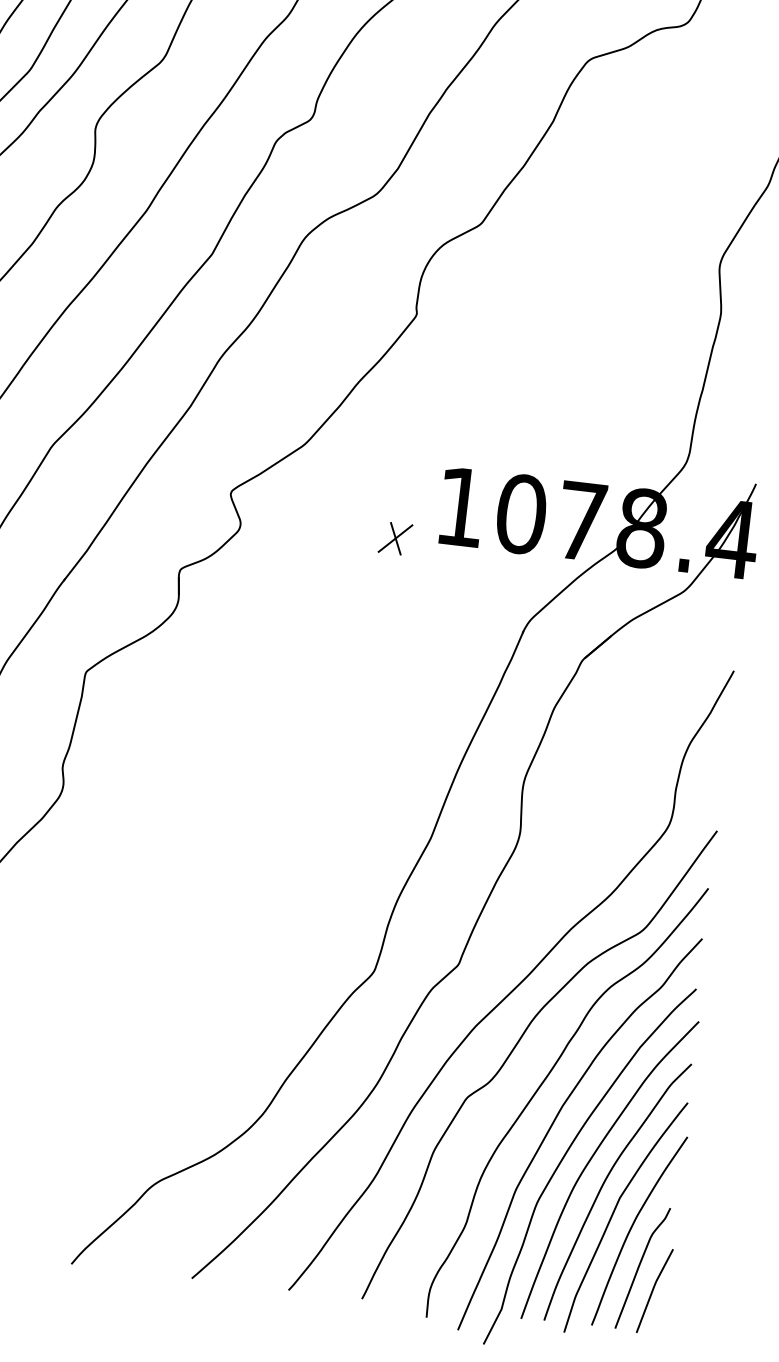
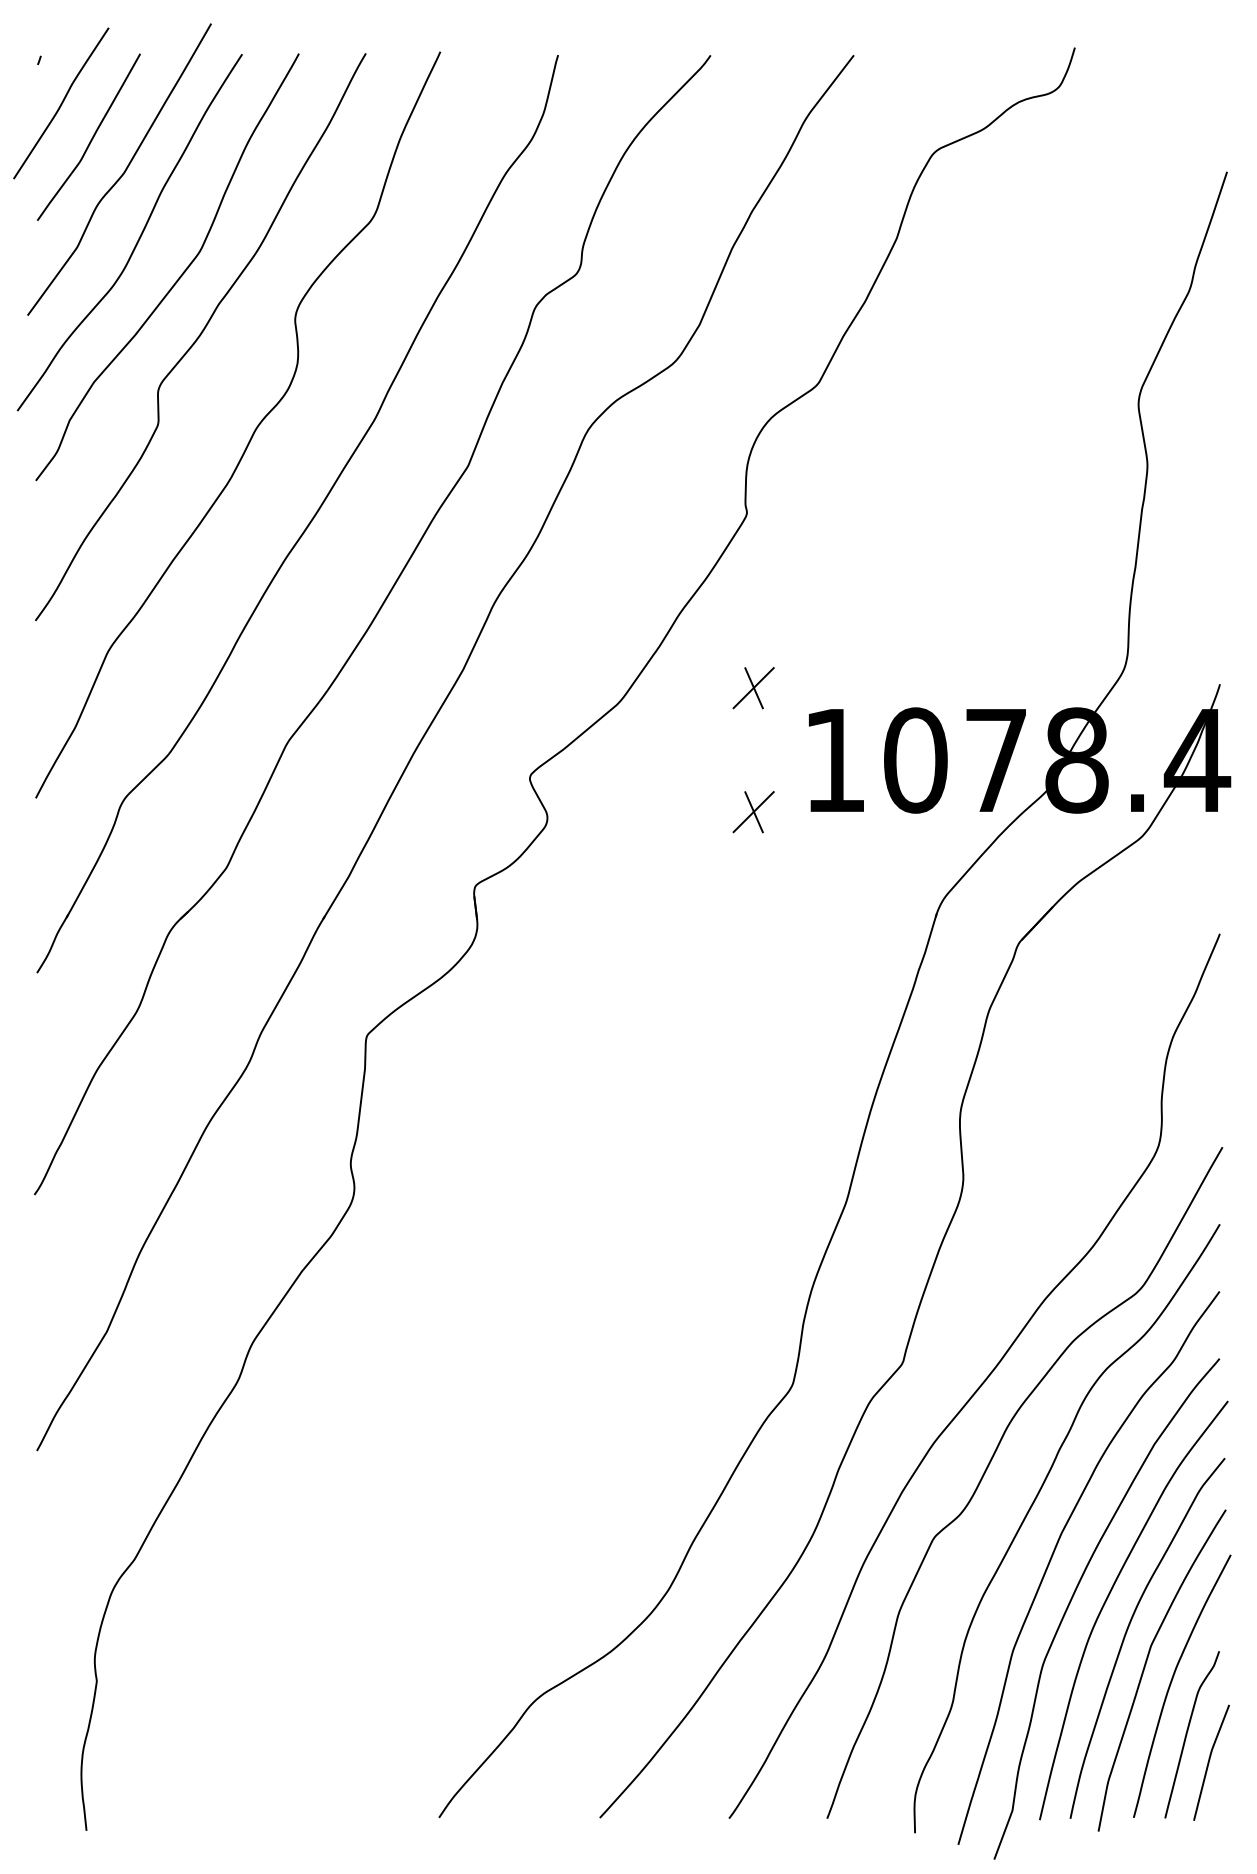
part: (406, 446) -> (753, 688), added

